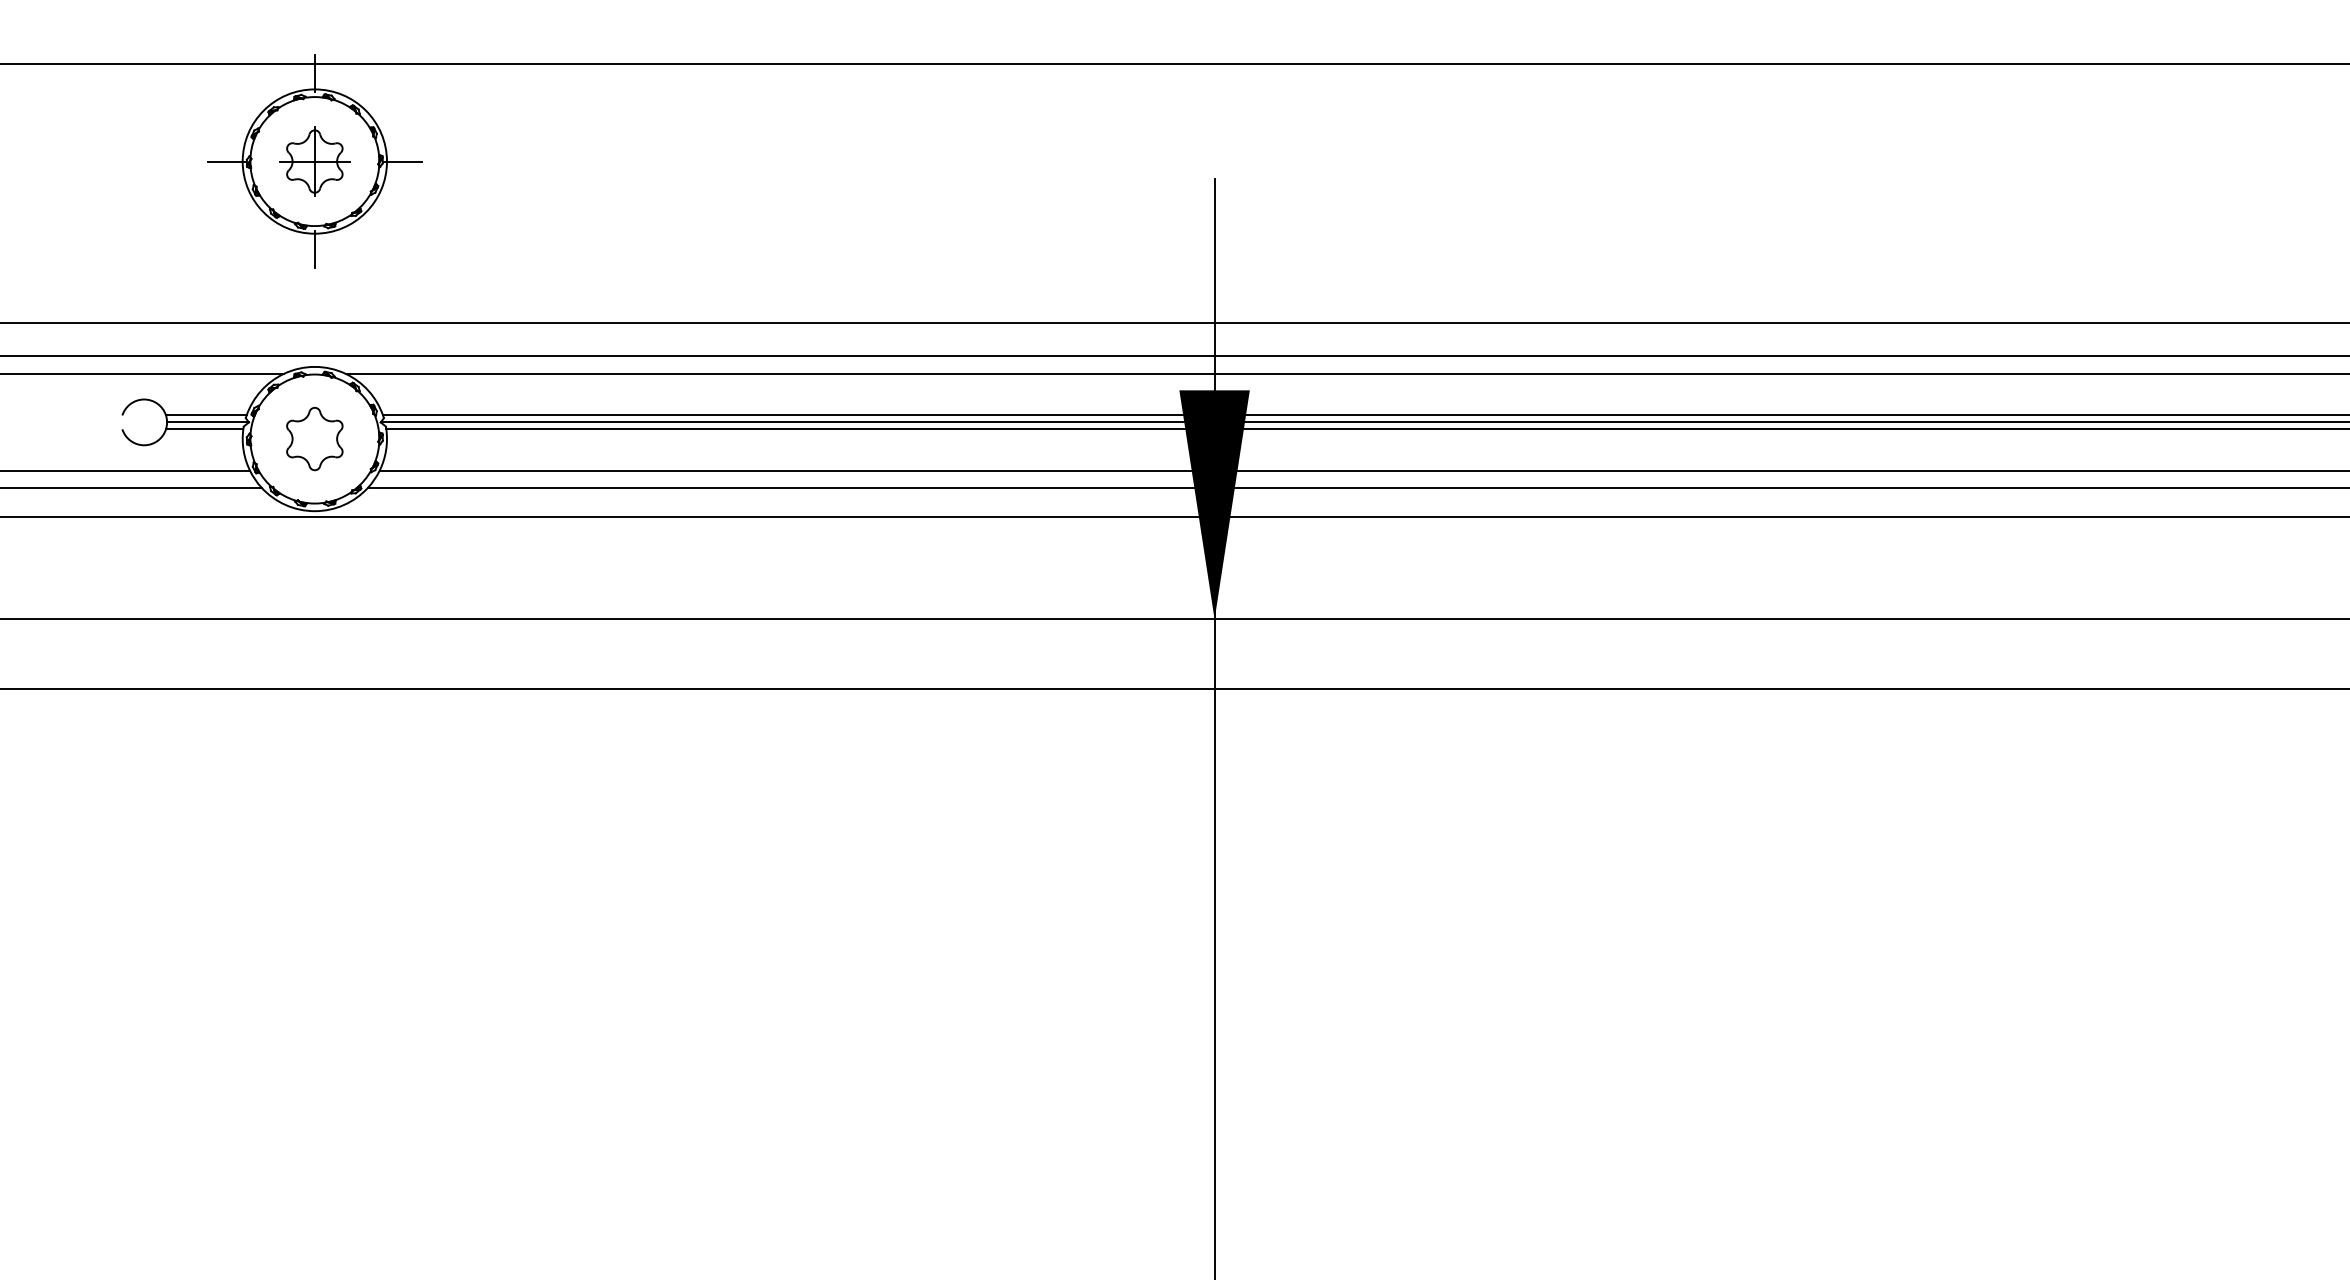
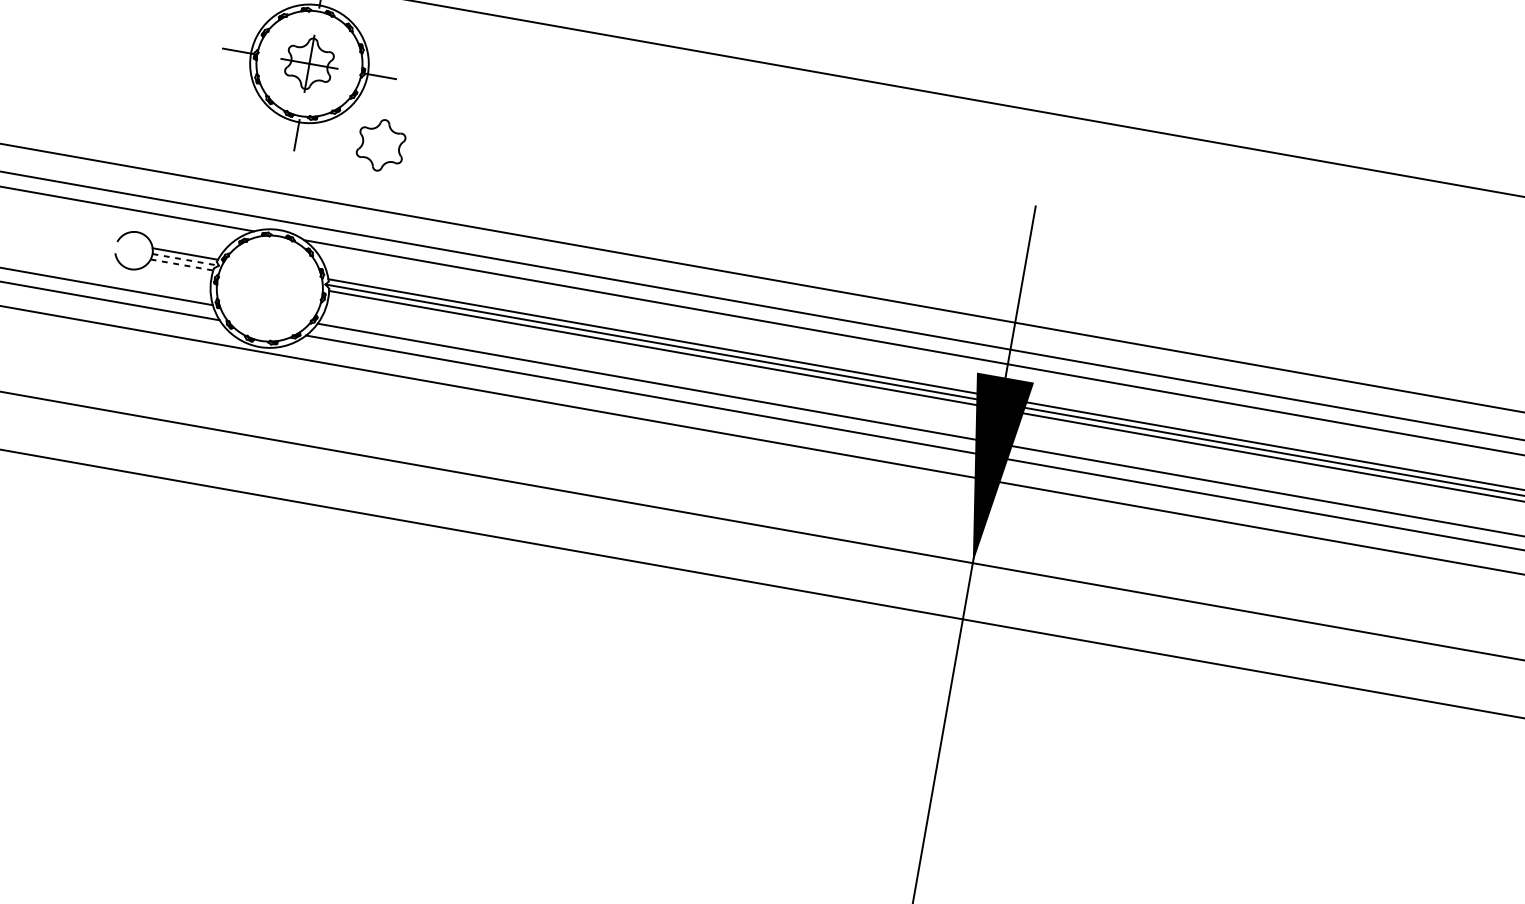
line: (208, 422) -> (186, 260), solid -> dashed
line: (204, 429) -> (181, 265), solid -> dashed
part: (314, 439) -> (380, 145), moved

